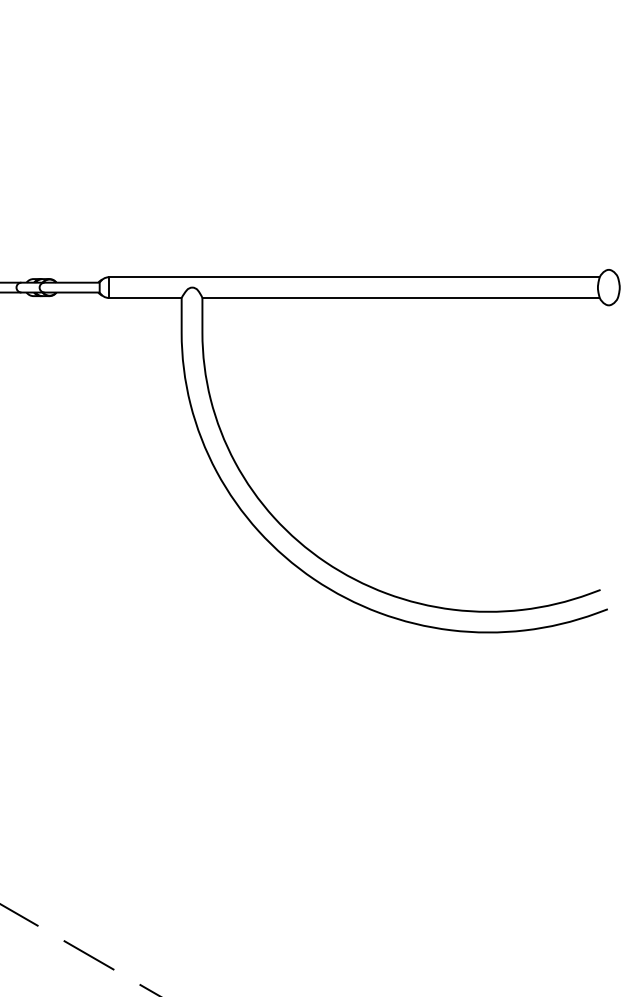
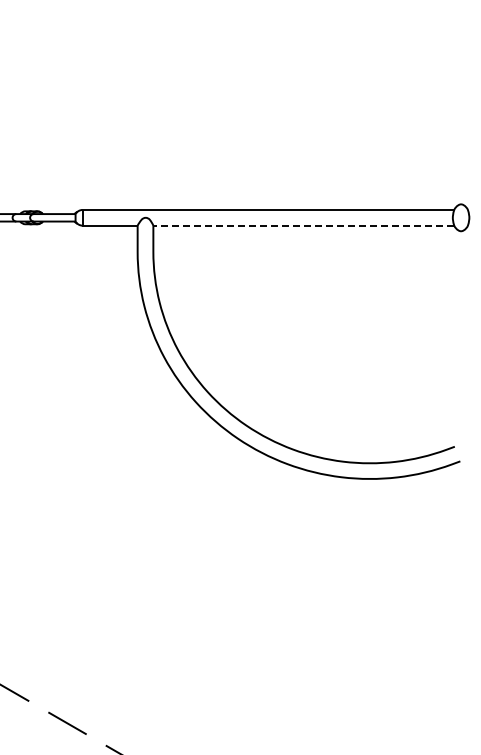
line: (400, 297) -> (303, 225), solid -> dashed

